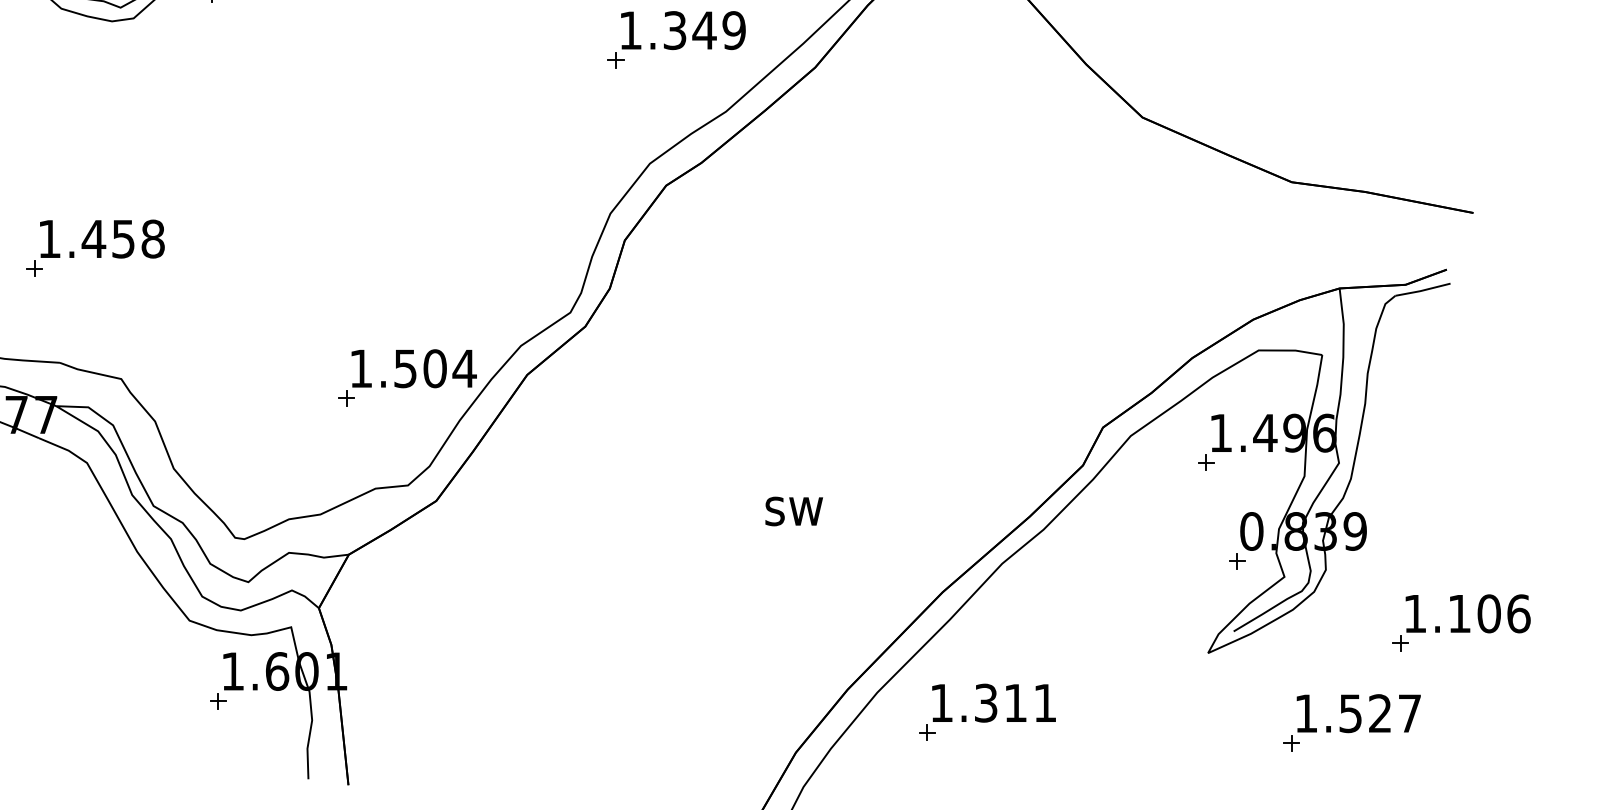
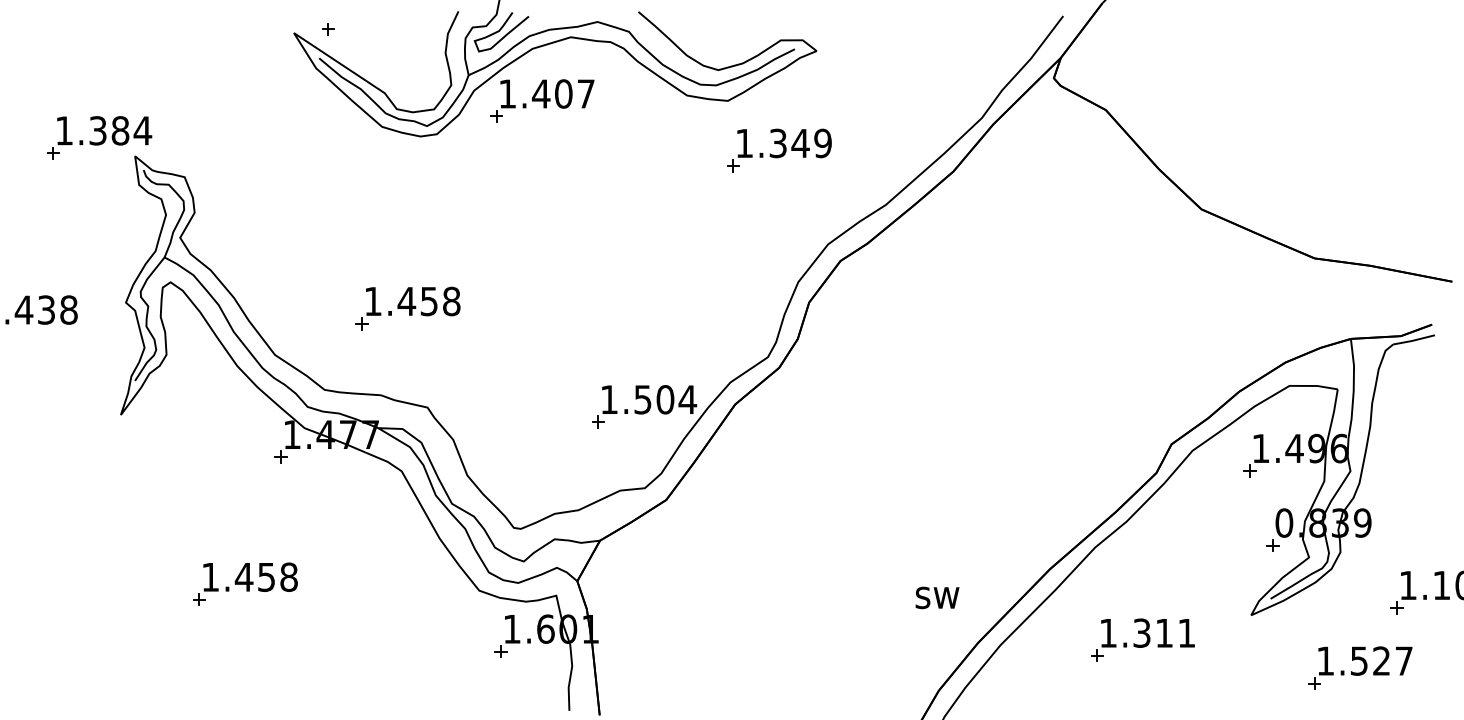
part: (676, 39) -> (779, 150), moved
text: (794, 510) -> (937, 597), moved
part: (986, 711) -> (1142, 639), moved

